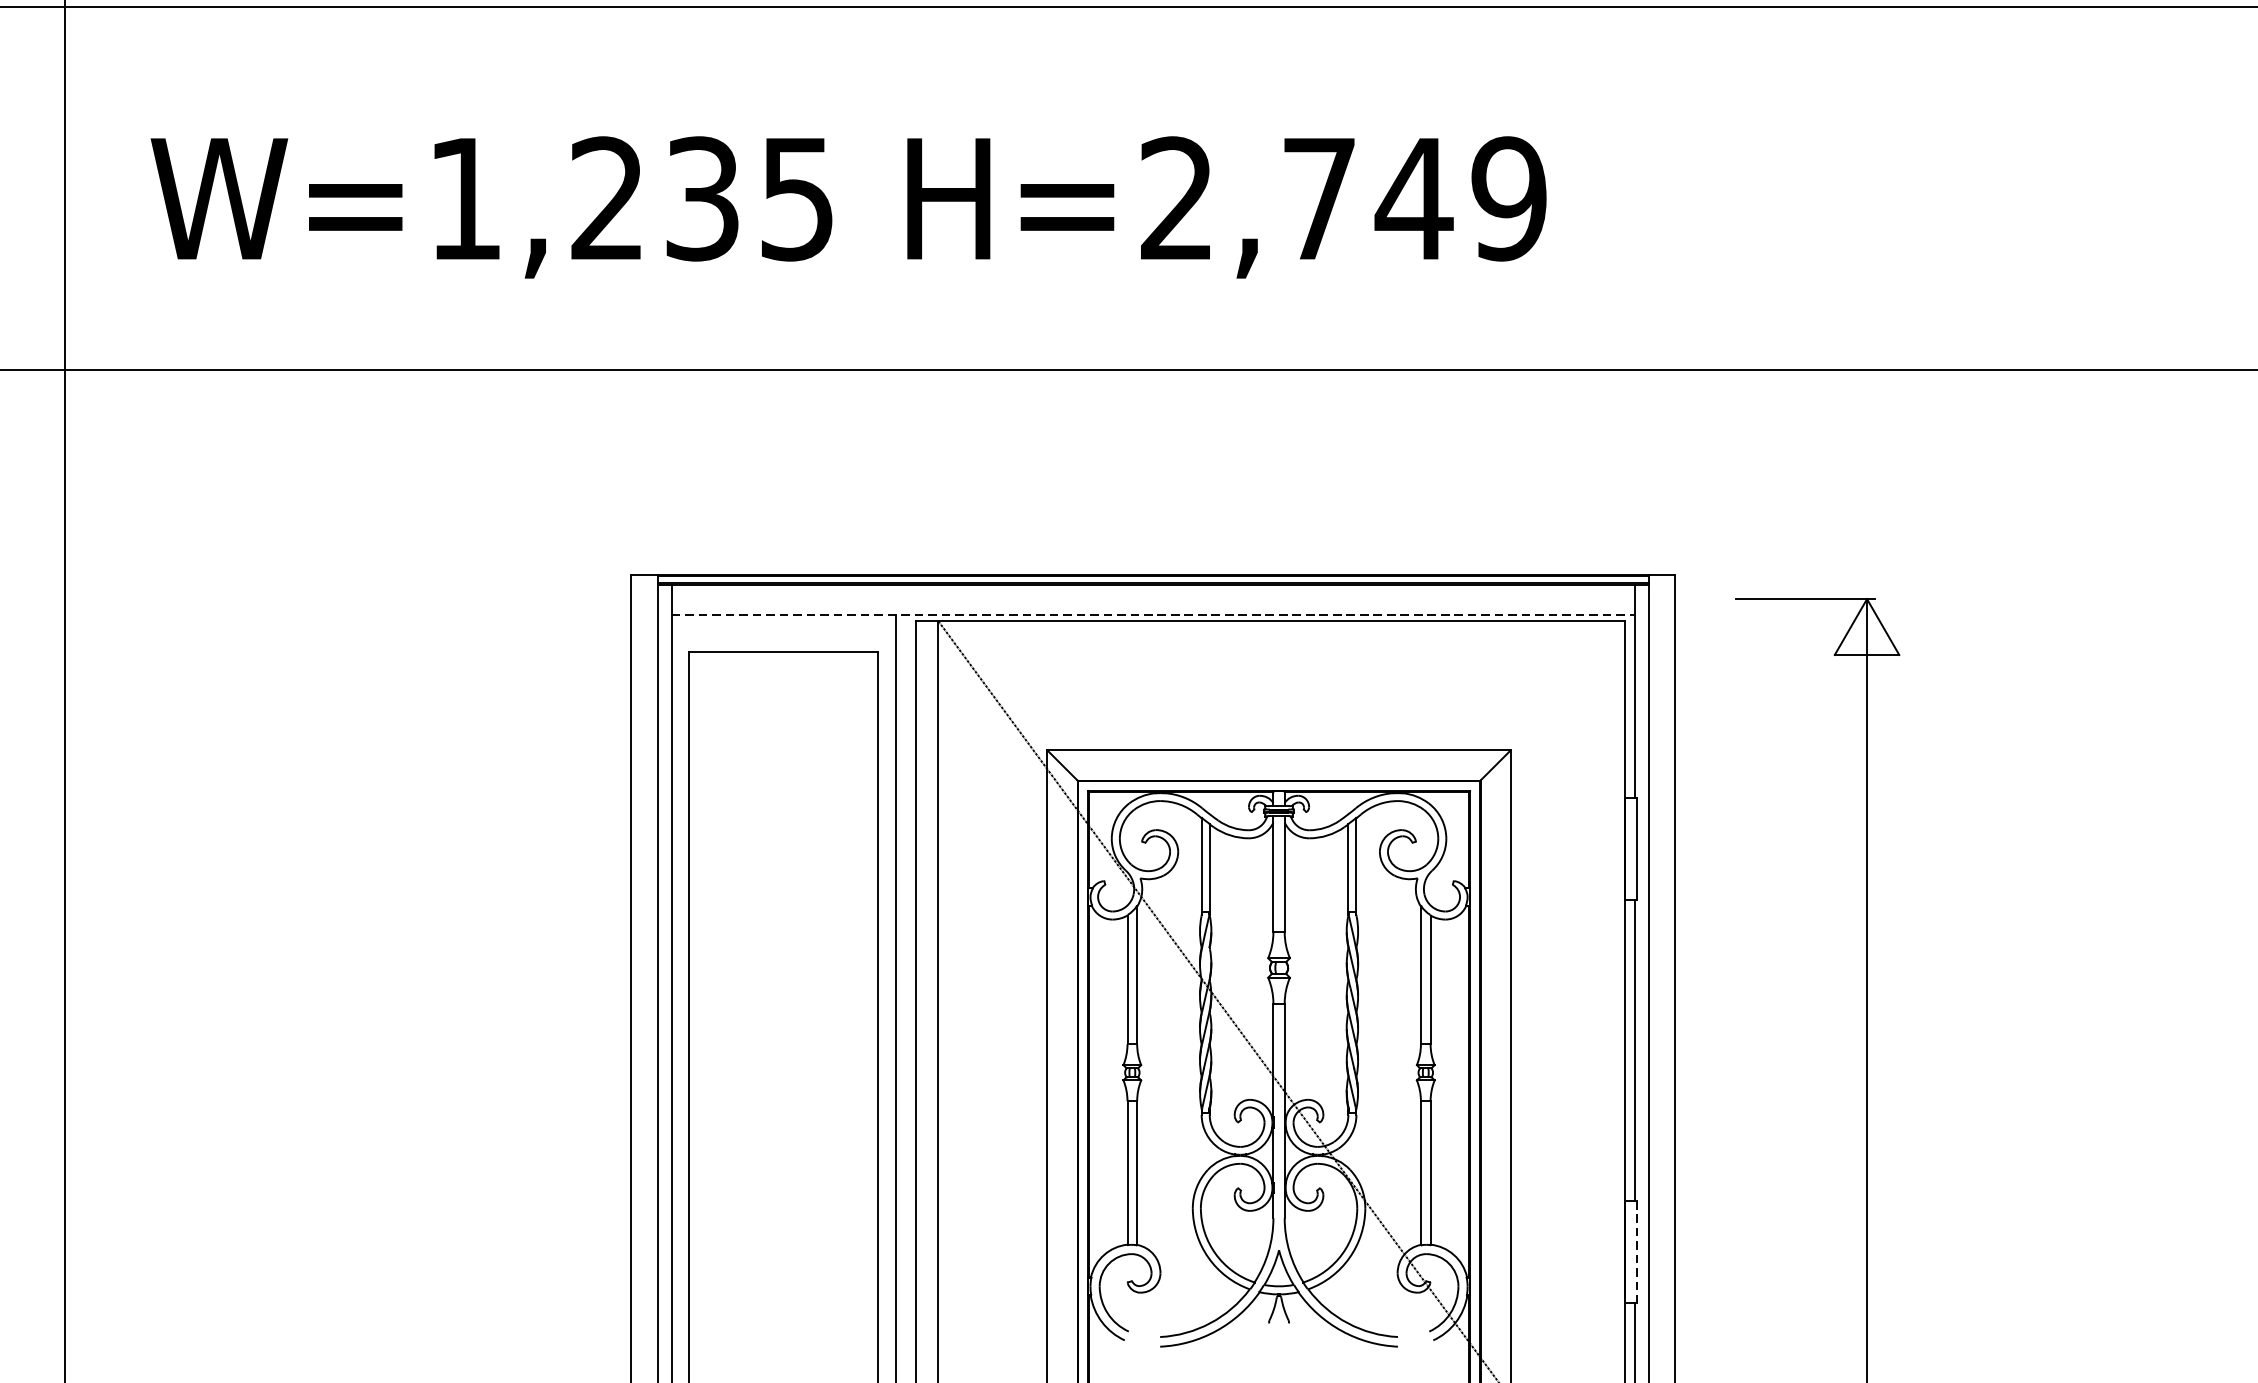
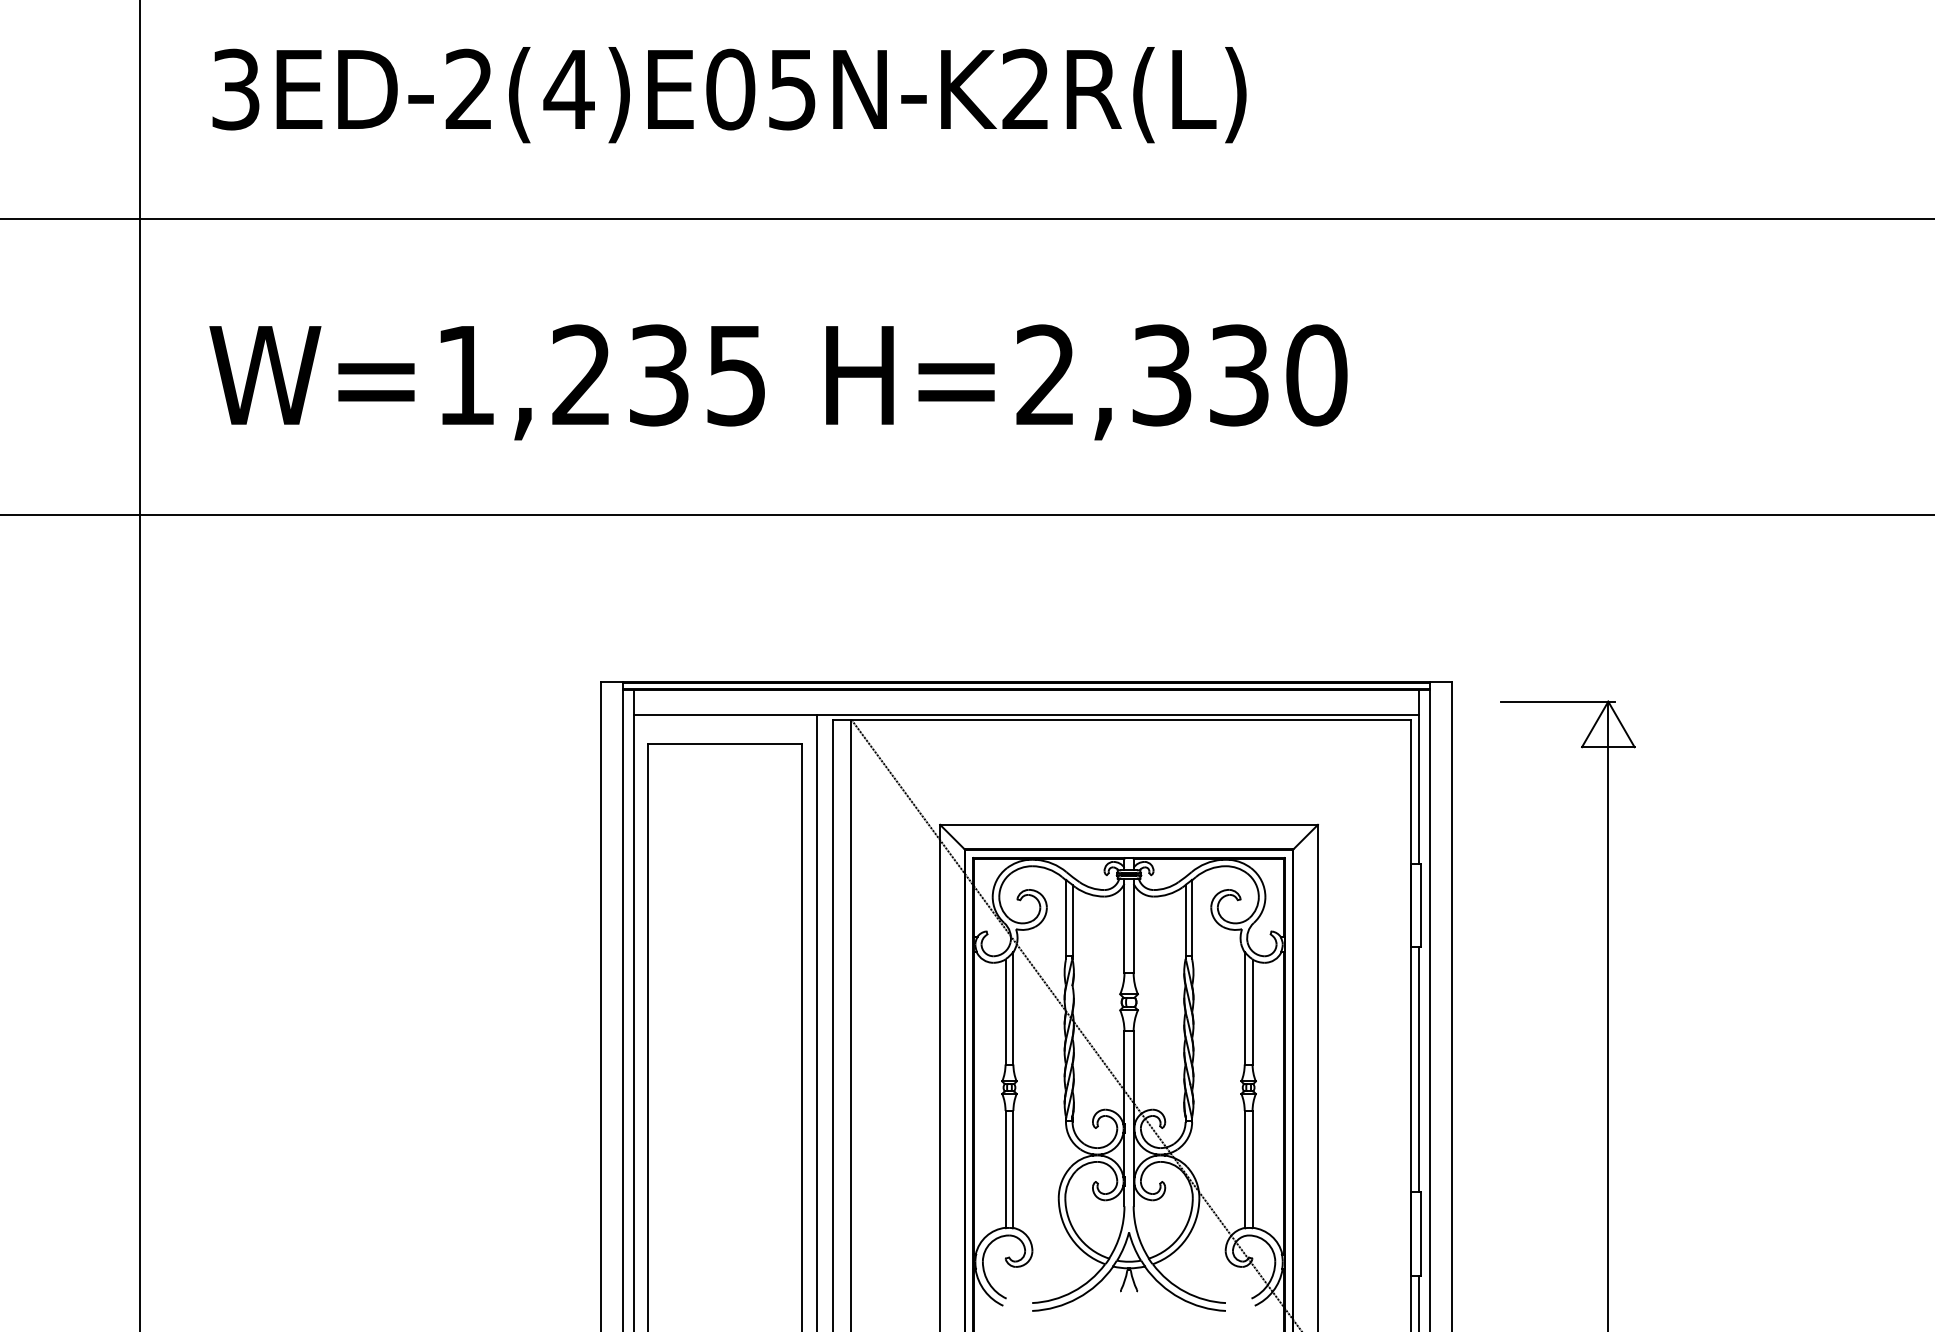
text: (1414, 198) -> (1239, 375), H=2,749 -> H=2,330
line: (1153, 614) -> (1026, 714), dashed -> solid
line: (1637, 1251) -> (1421, 1233), dashed -> solid

